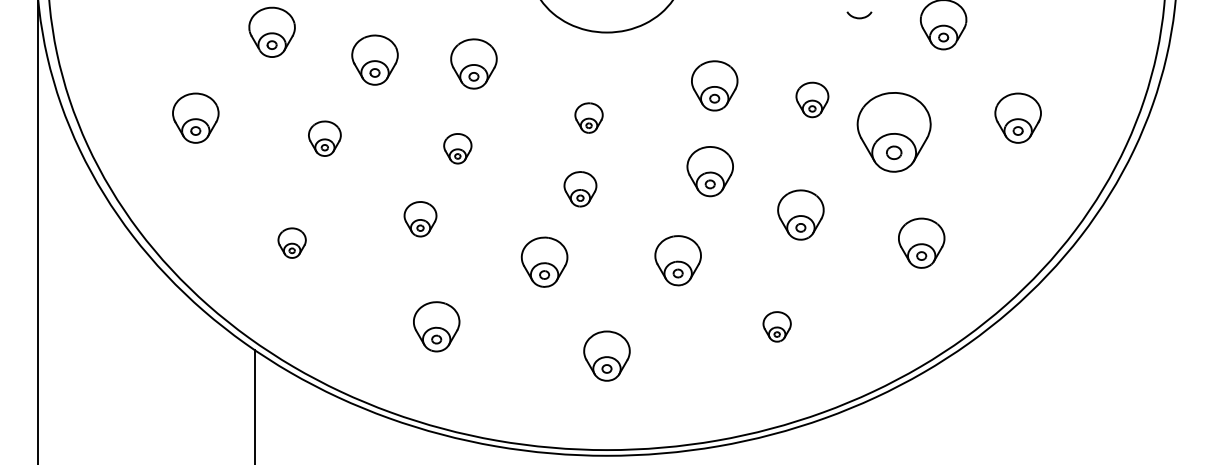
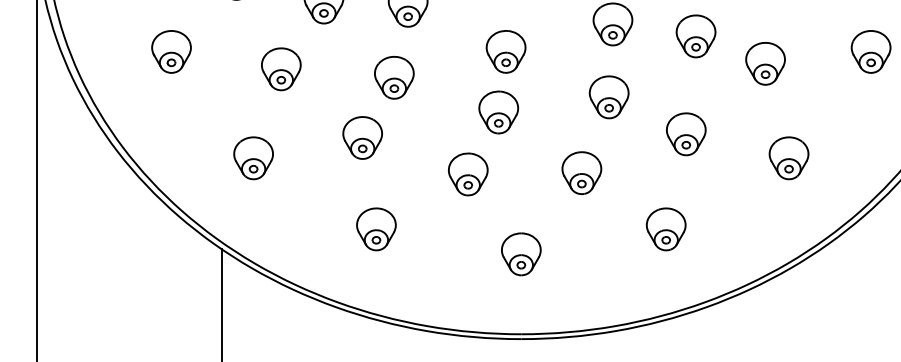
part: (812, 99) -> (696, 36), size x1.43
part: (588, 117) -> (505, 51), size x1.67
part: (893, 131) -> (765, 63), size x0.62
part: (324, 138) -> (281, 69), size x1.43
part: (457, 148) -> (394, 77), size x1.67
part: (580, 188) -> (498, 111), size x1.43
part: (420, 218) -> (362, 137), size x1.43
part: (291, 242) -> (252, 157), size x1.67
part: (776, 326) -> (665, 229), size x1.67

